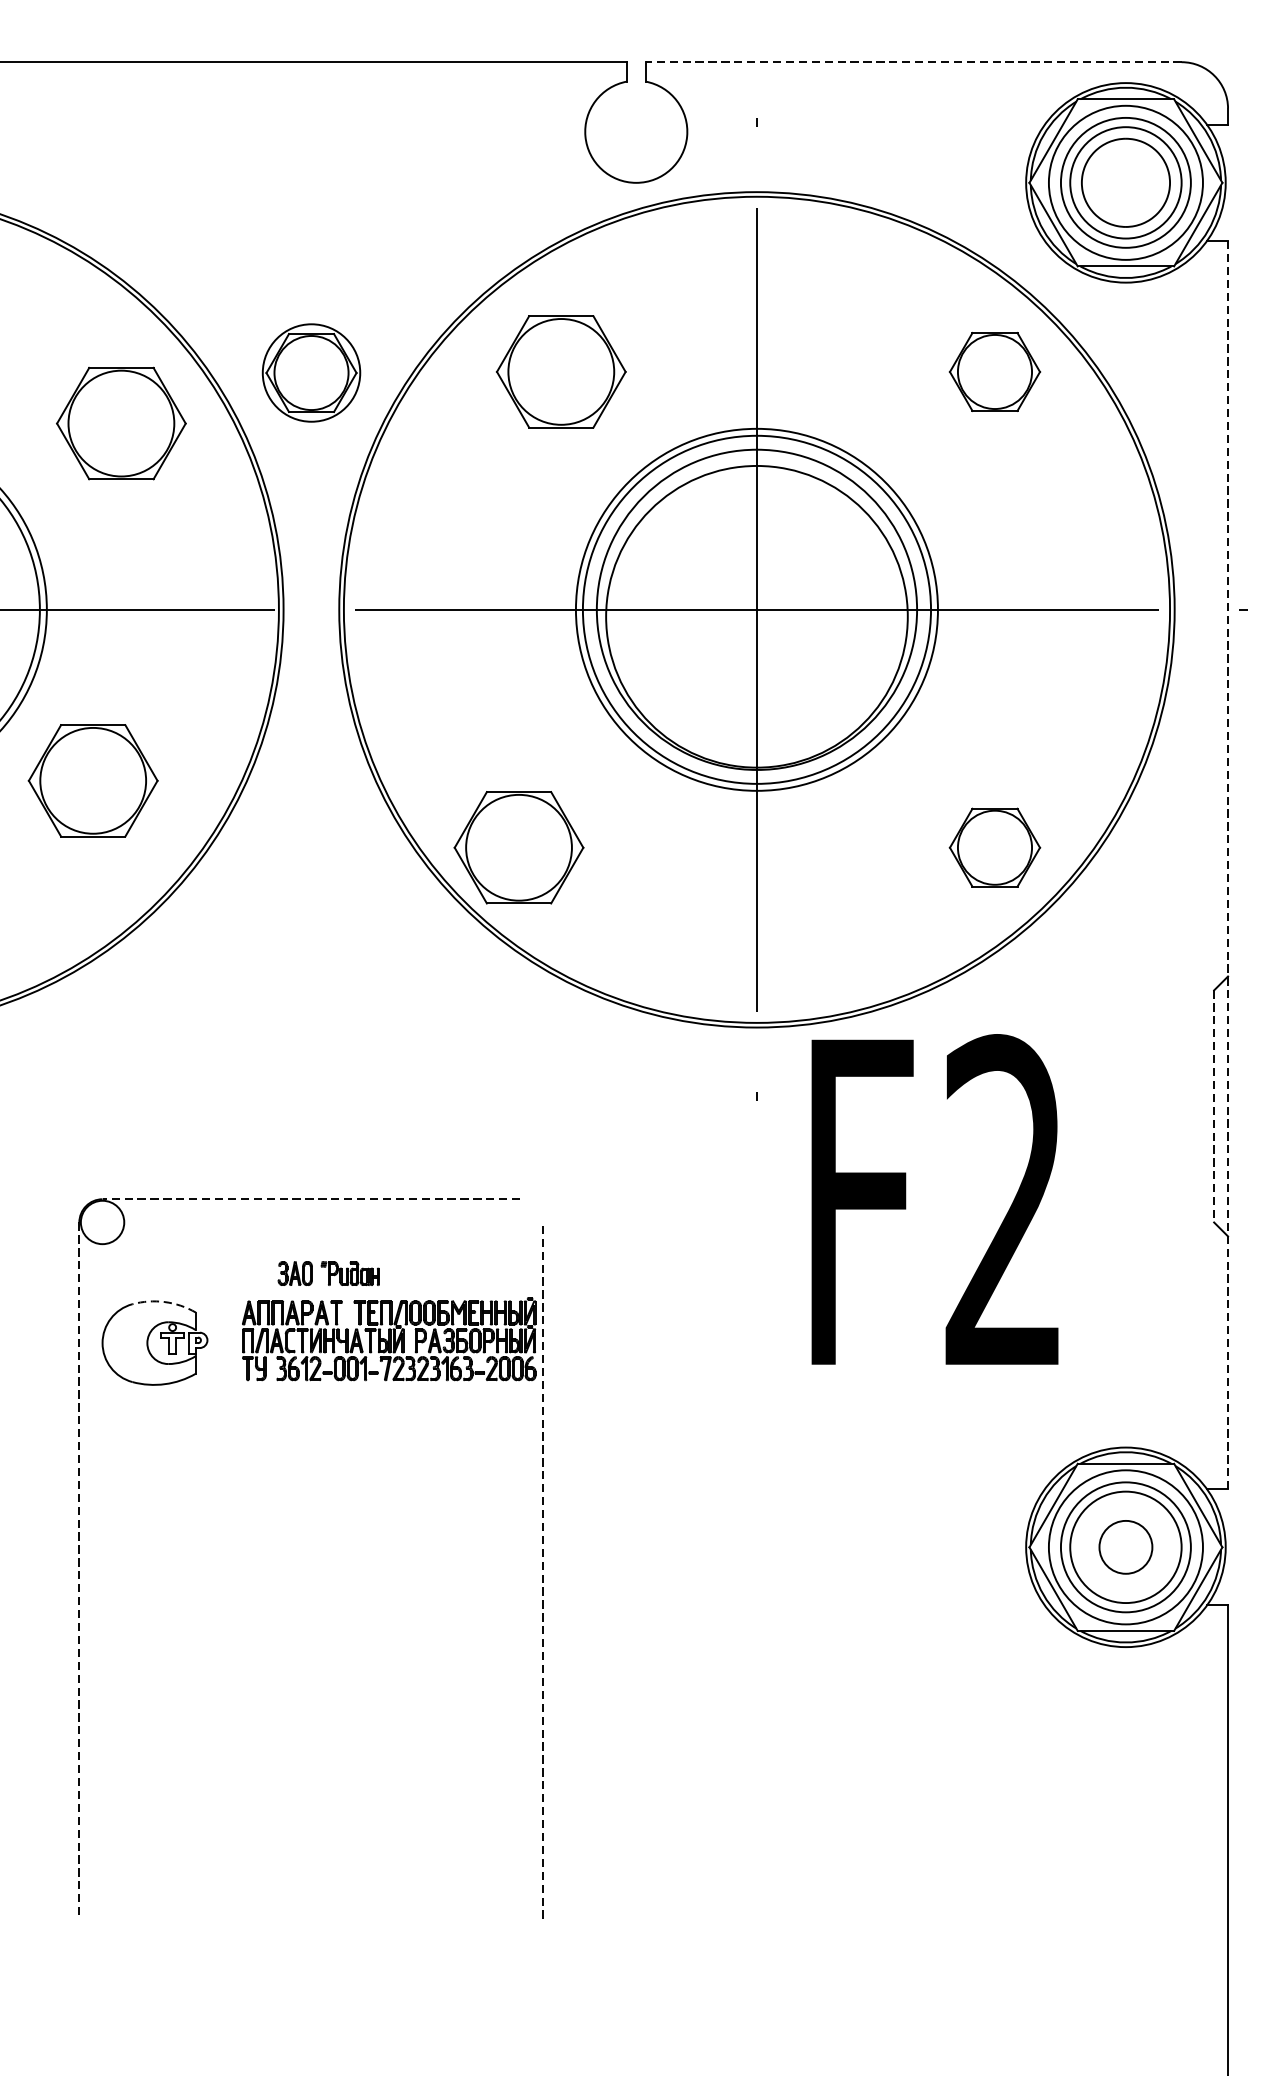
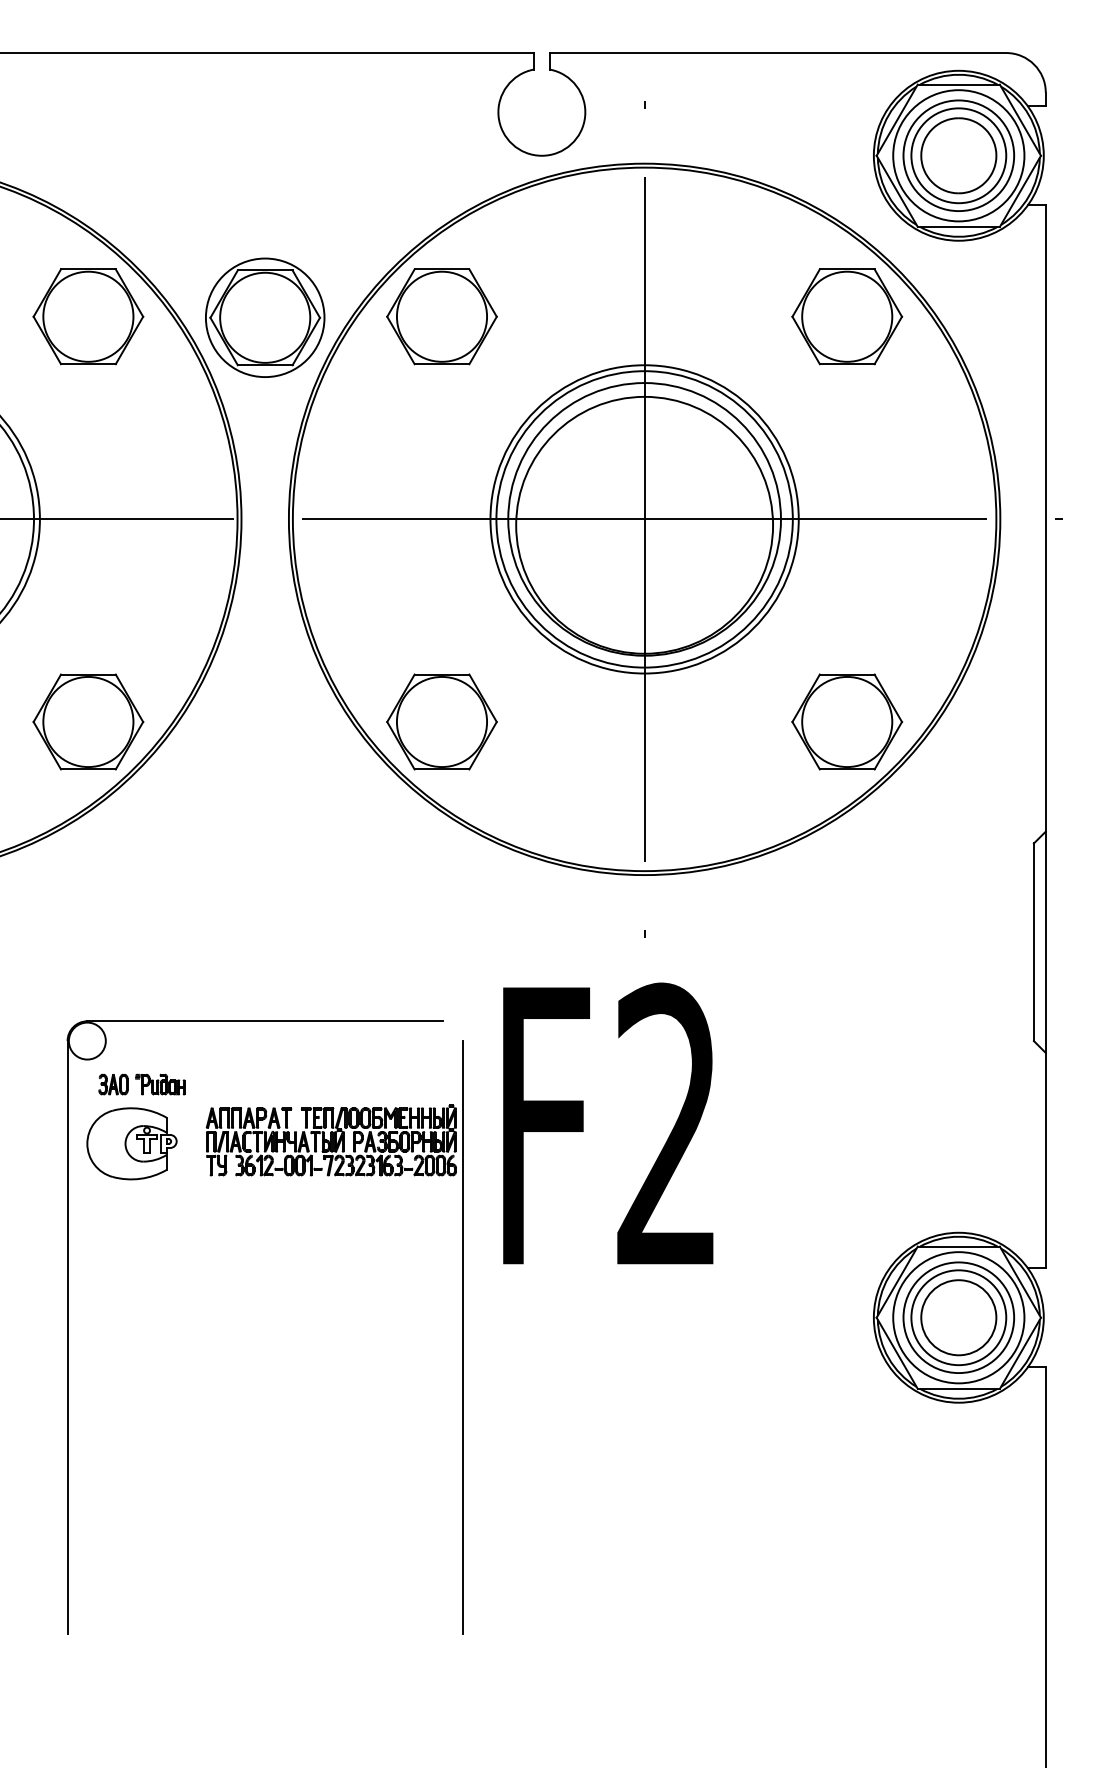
line: (913, 62) -> (777, 53), dashed -> solid
part: (560, 371) -> (441, 316), moved
part: (995, 371) -> (847, 316), size x1.43
part: (311, 372) -> (265, 317), size x1.43
part: (121, 423) -> (88, 316), moved
part: (93, 780) -> (88, 721), moved
part: (995, 847) -> (847, 721), size x1.43
line: (1227, 864) -> (1045, 736), dashed -> solid
line: (1213, 1106) -> (1033, 942), dashed -> solid
line: (311, 1199) -> (265, 1021), dashed -> solid
text: (935, 1199) -> (608, 1123), moved
part: (328, 1273) -> (141, 1084), moved
arc: (164, 1301) -> (140, 1108), dashed -> solid
circle: (1125, 1547) -> (958, 1317), size x1.67
line: (543, 1570) -> (462, 1337), dashed -> solid
line: (79, 1571) -> (67, 1338), dashed -> solid

